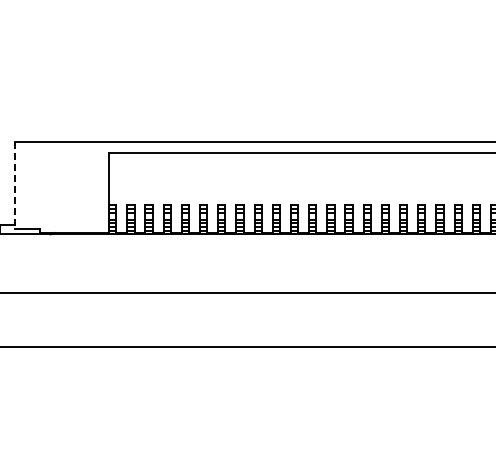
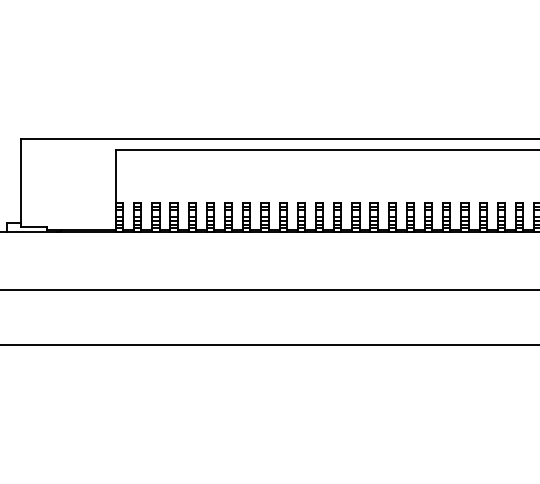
line: (14, 184) -> (21, 182), dashed -> solid

